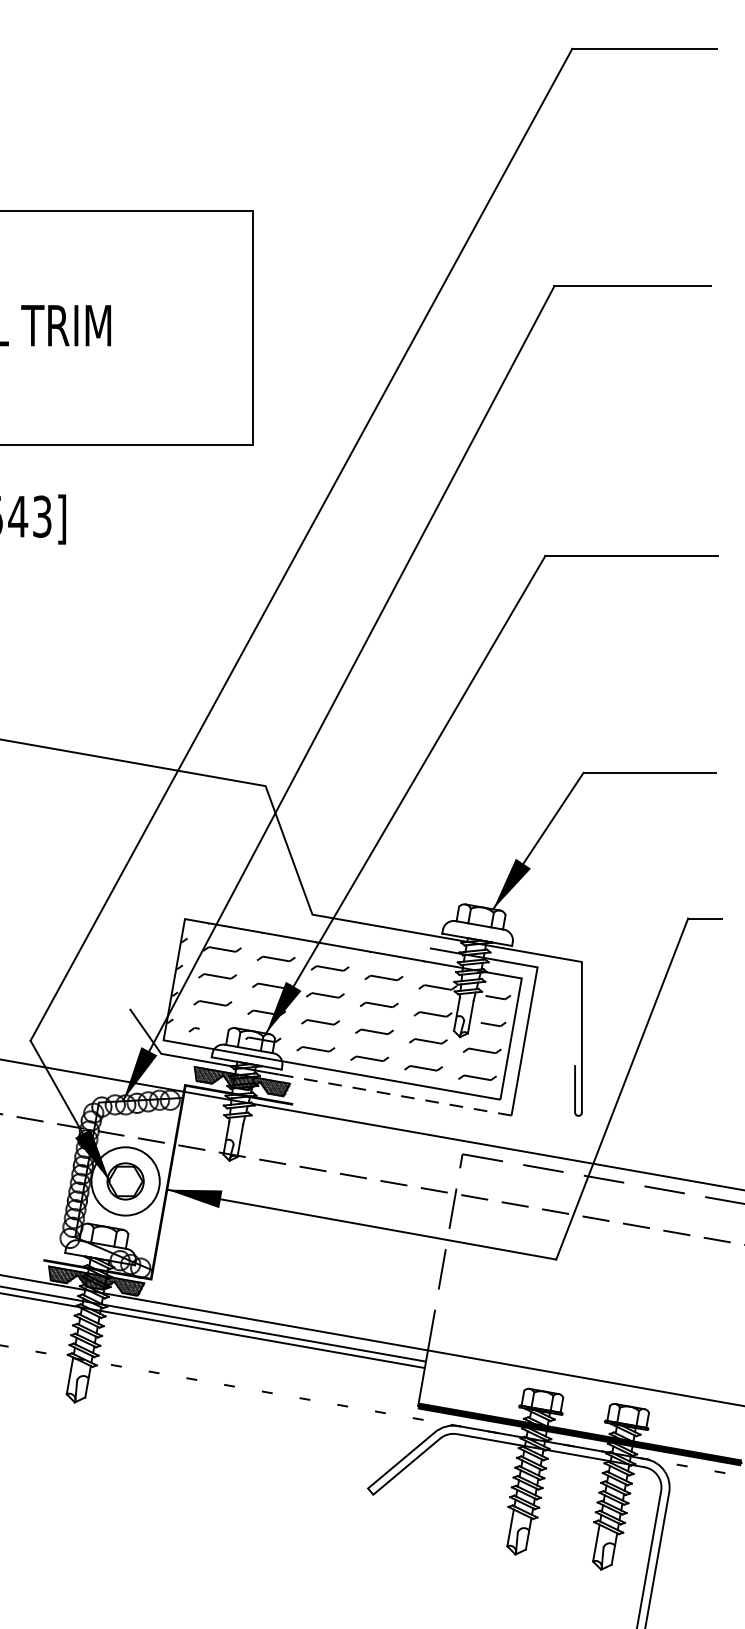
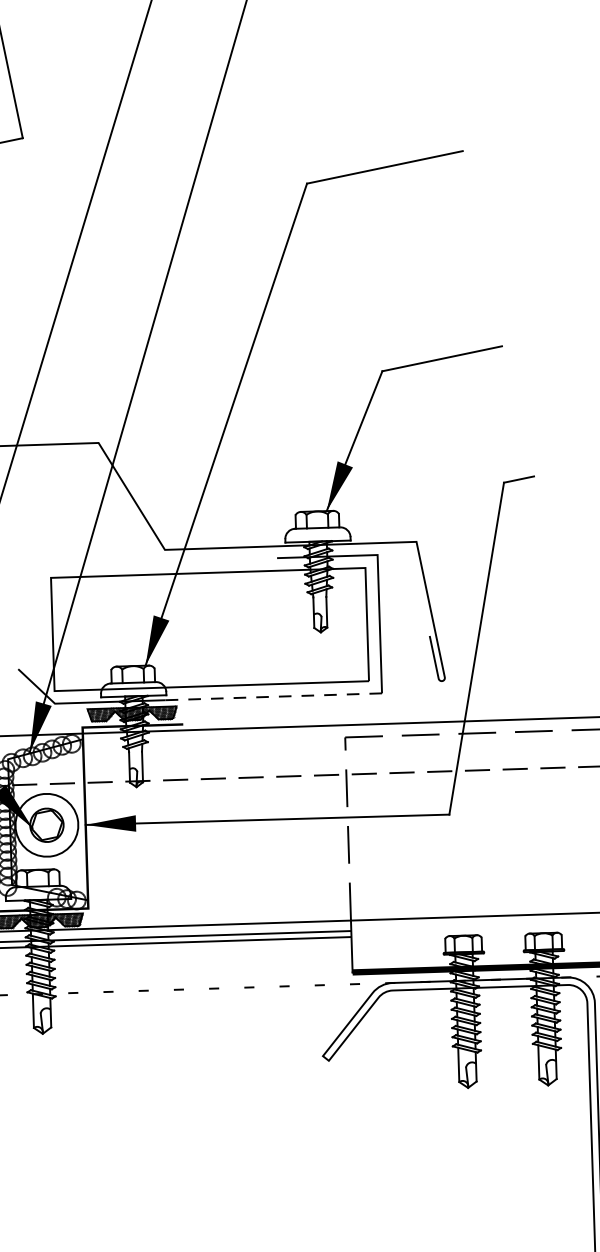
hatch: (338, 1001) -> (204, 623), removed

